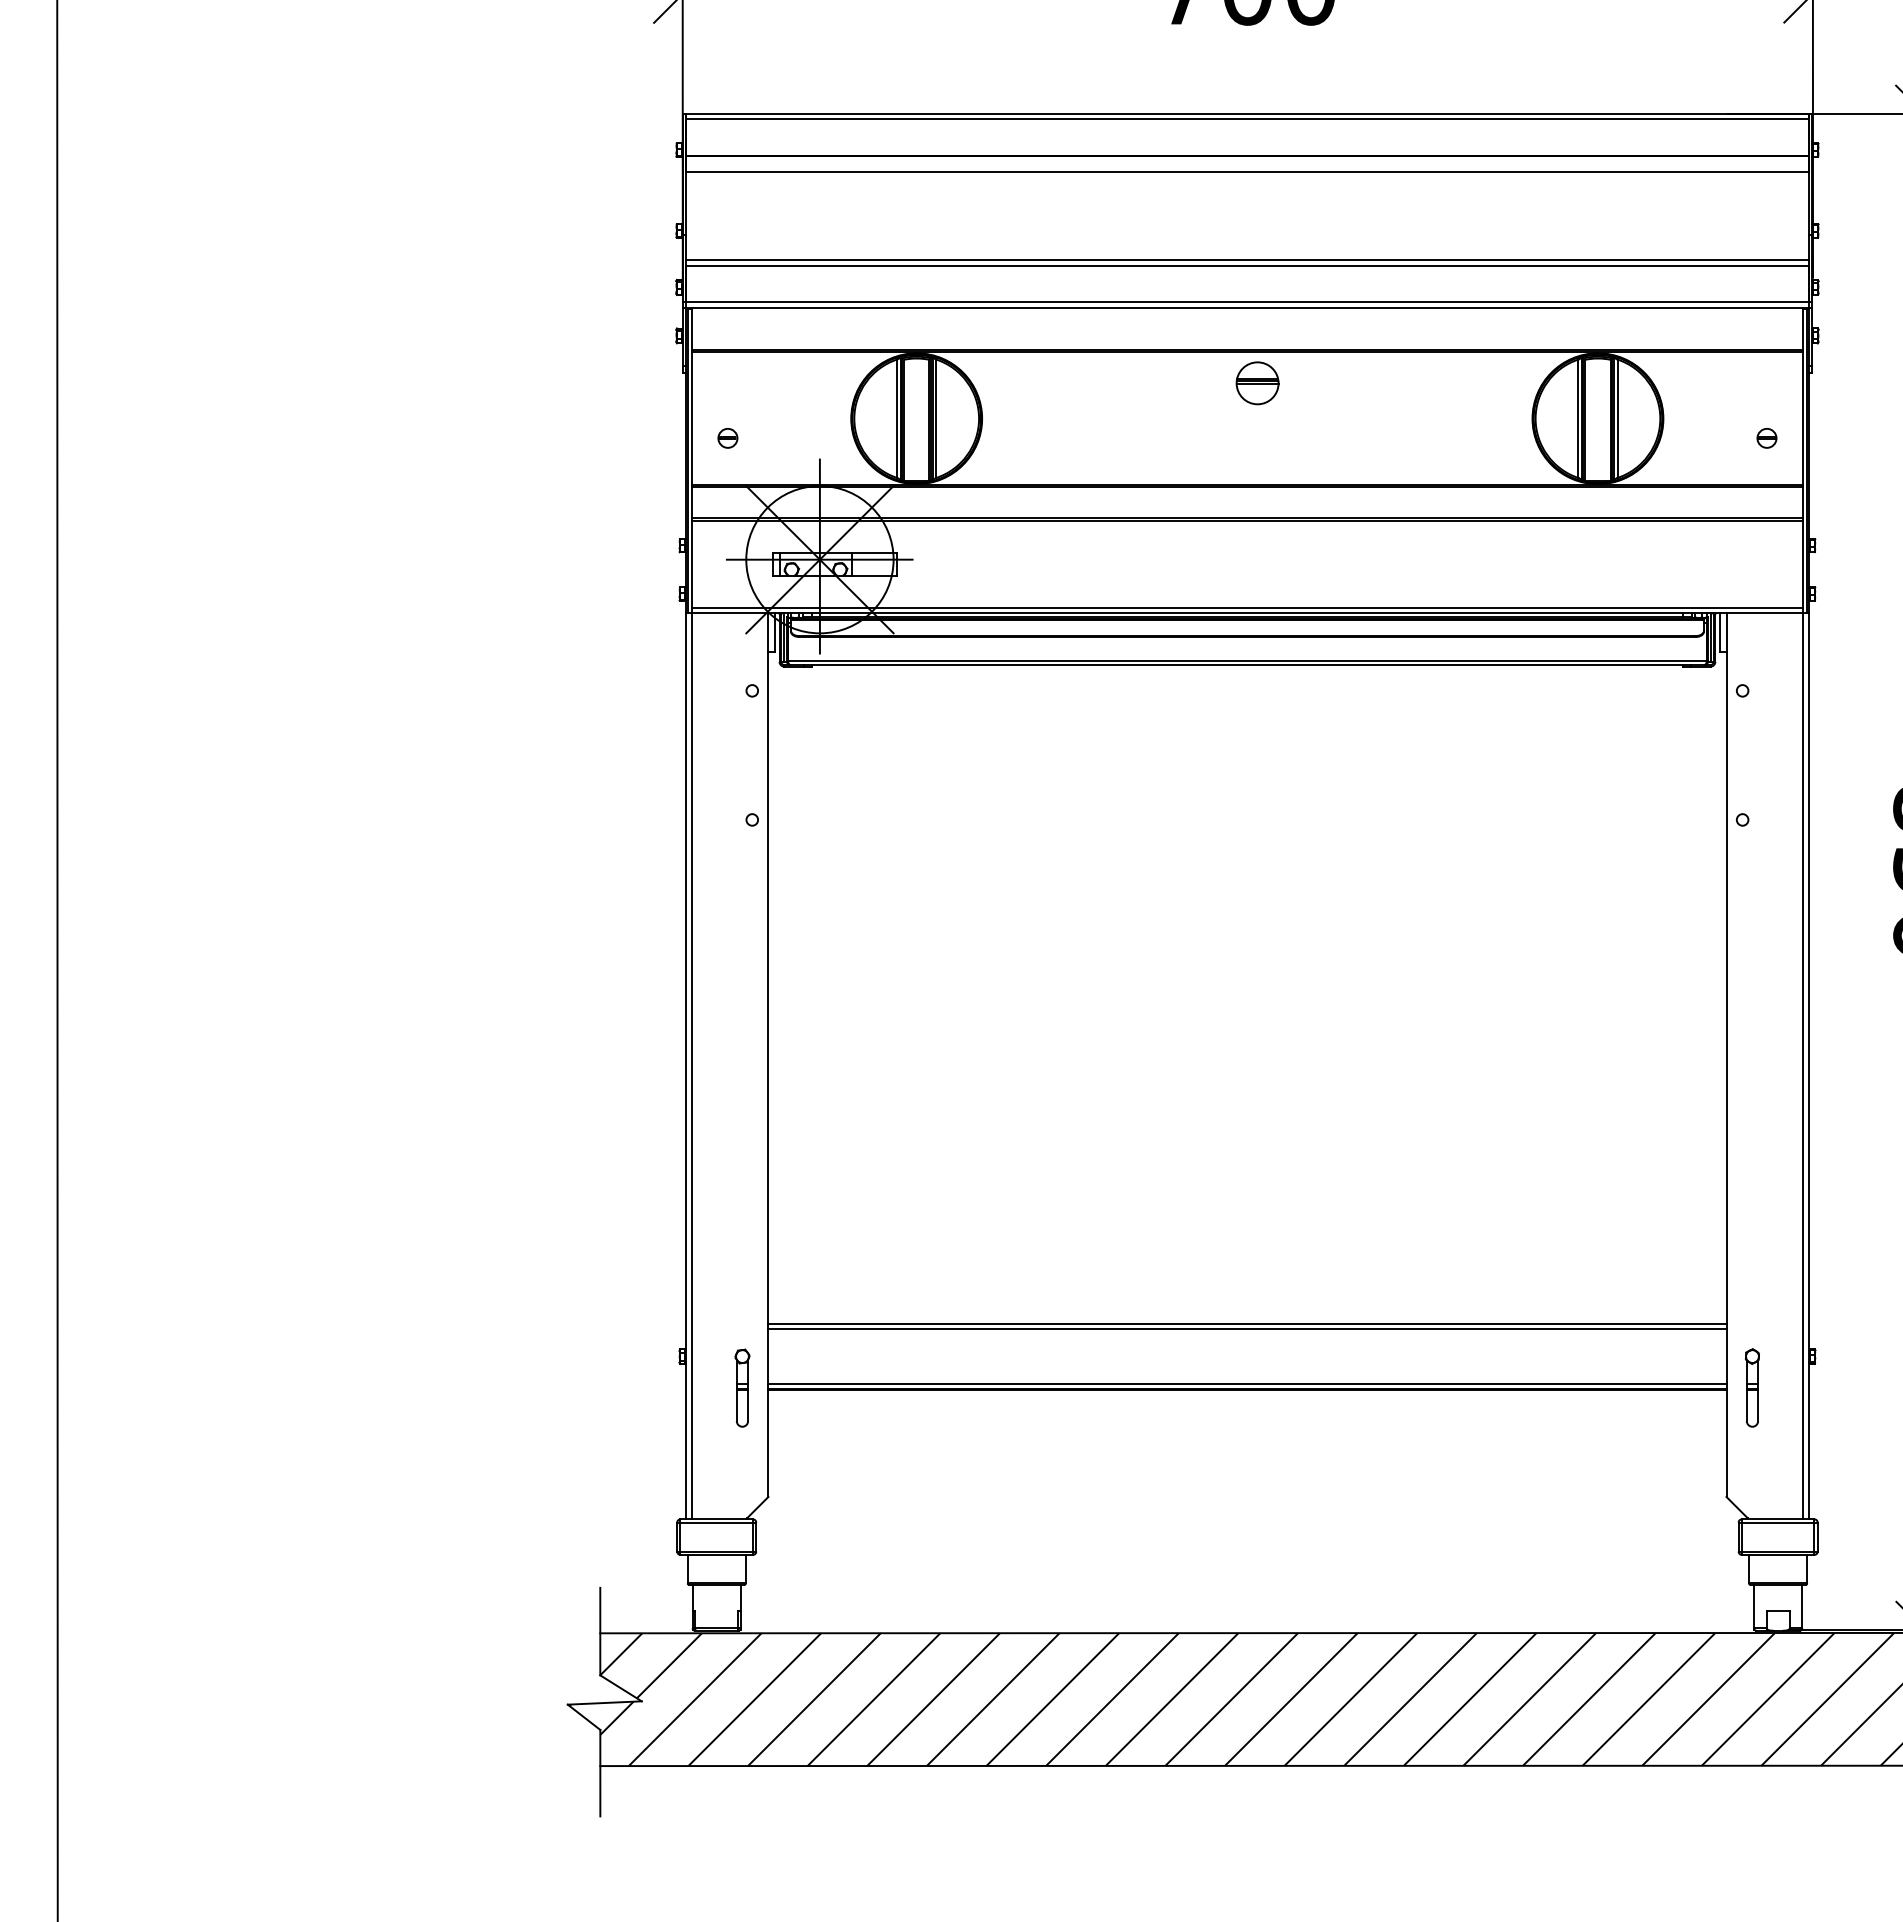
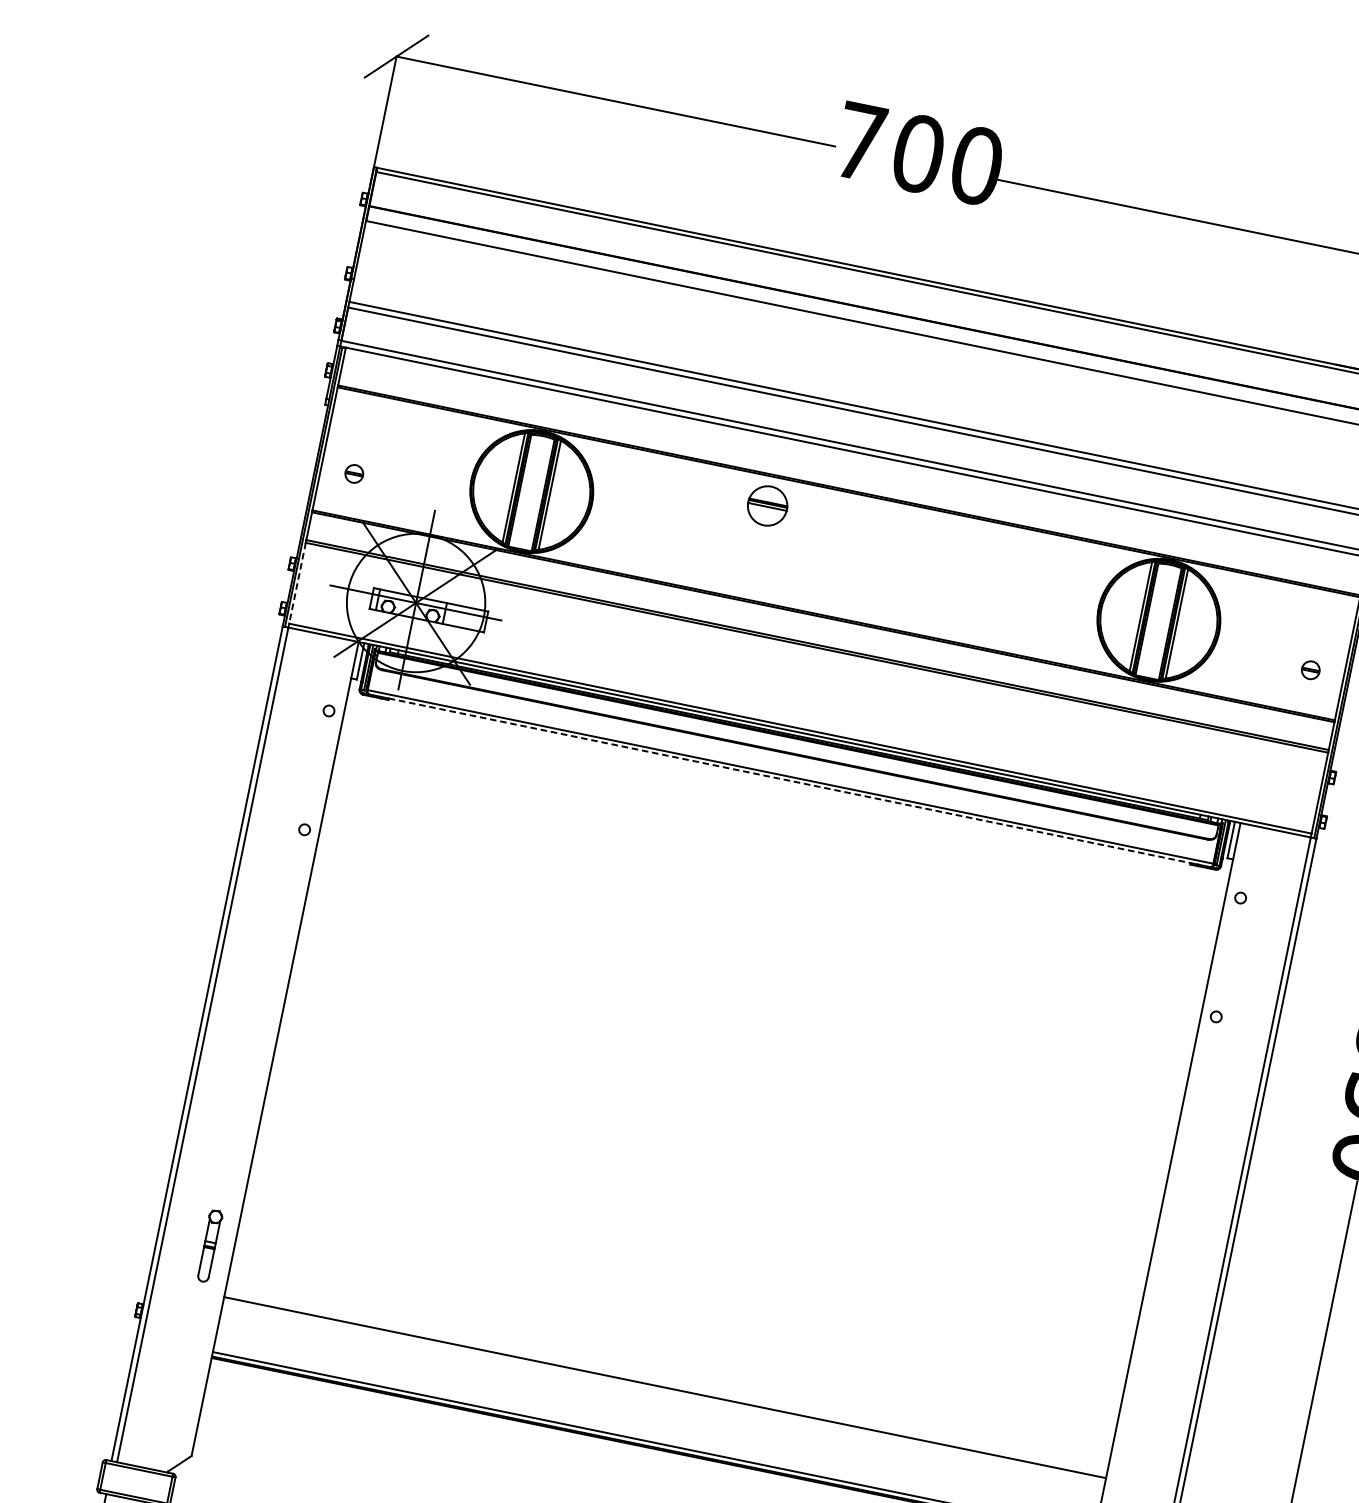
part: (1257, 383) -> (767, 506), moved
line: (692, 564) -> (297, 583), solid -> dashed
line: (1247, 665) -> (789, 781), solid -> dashed
line: (1247, 1329) -> (664, 1392), removed
part: (742, 1387) -> (209, 1245), moved

